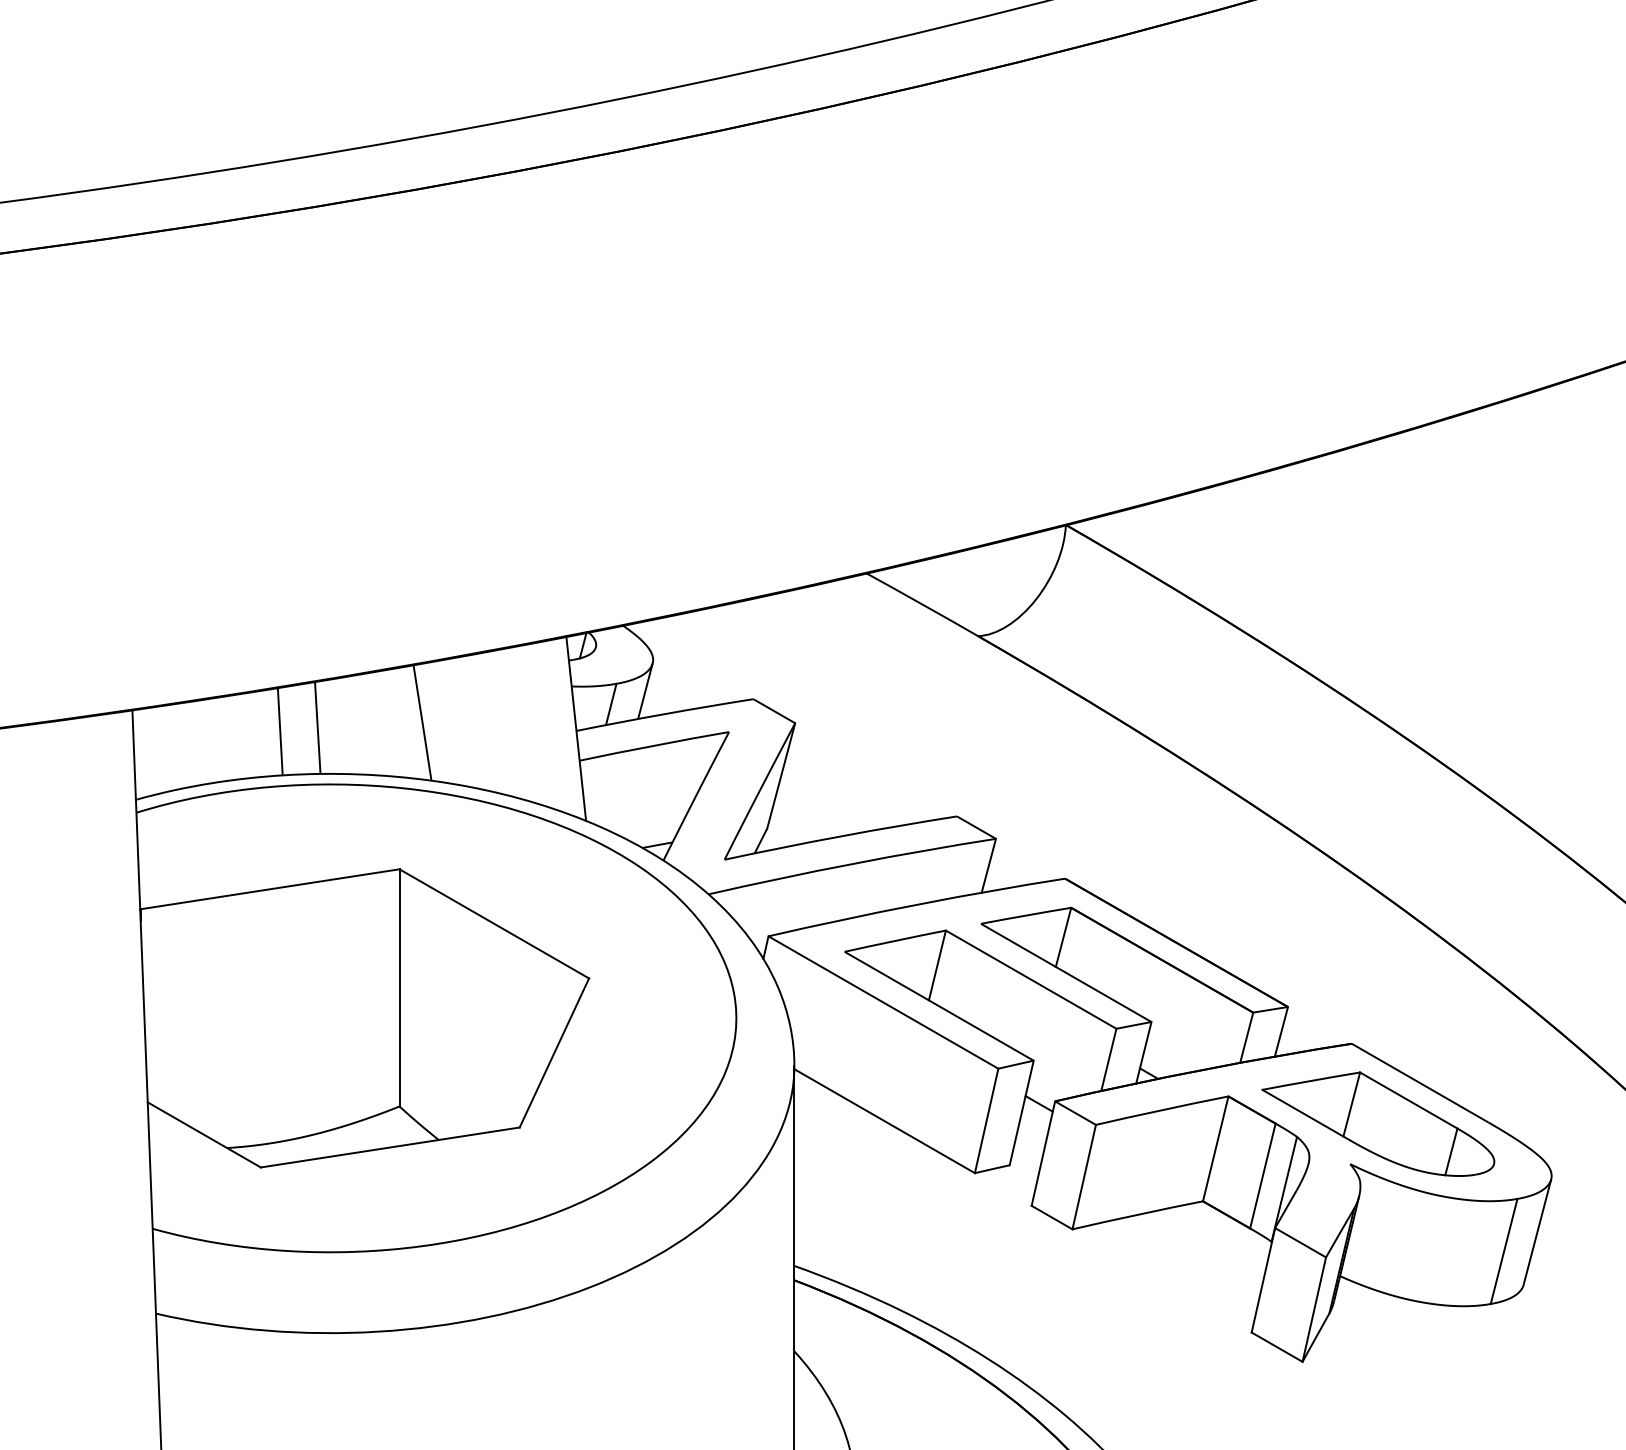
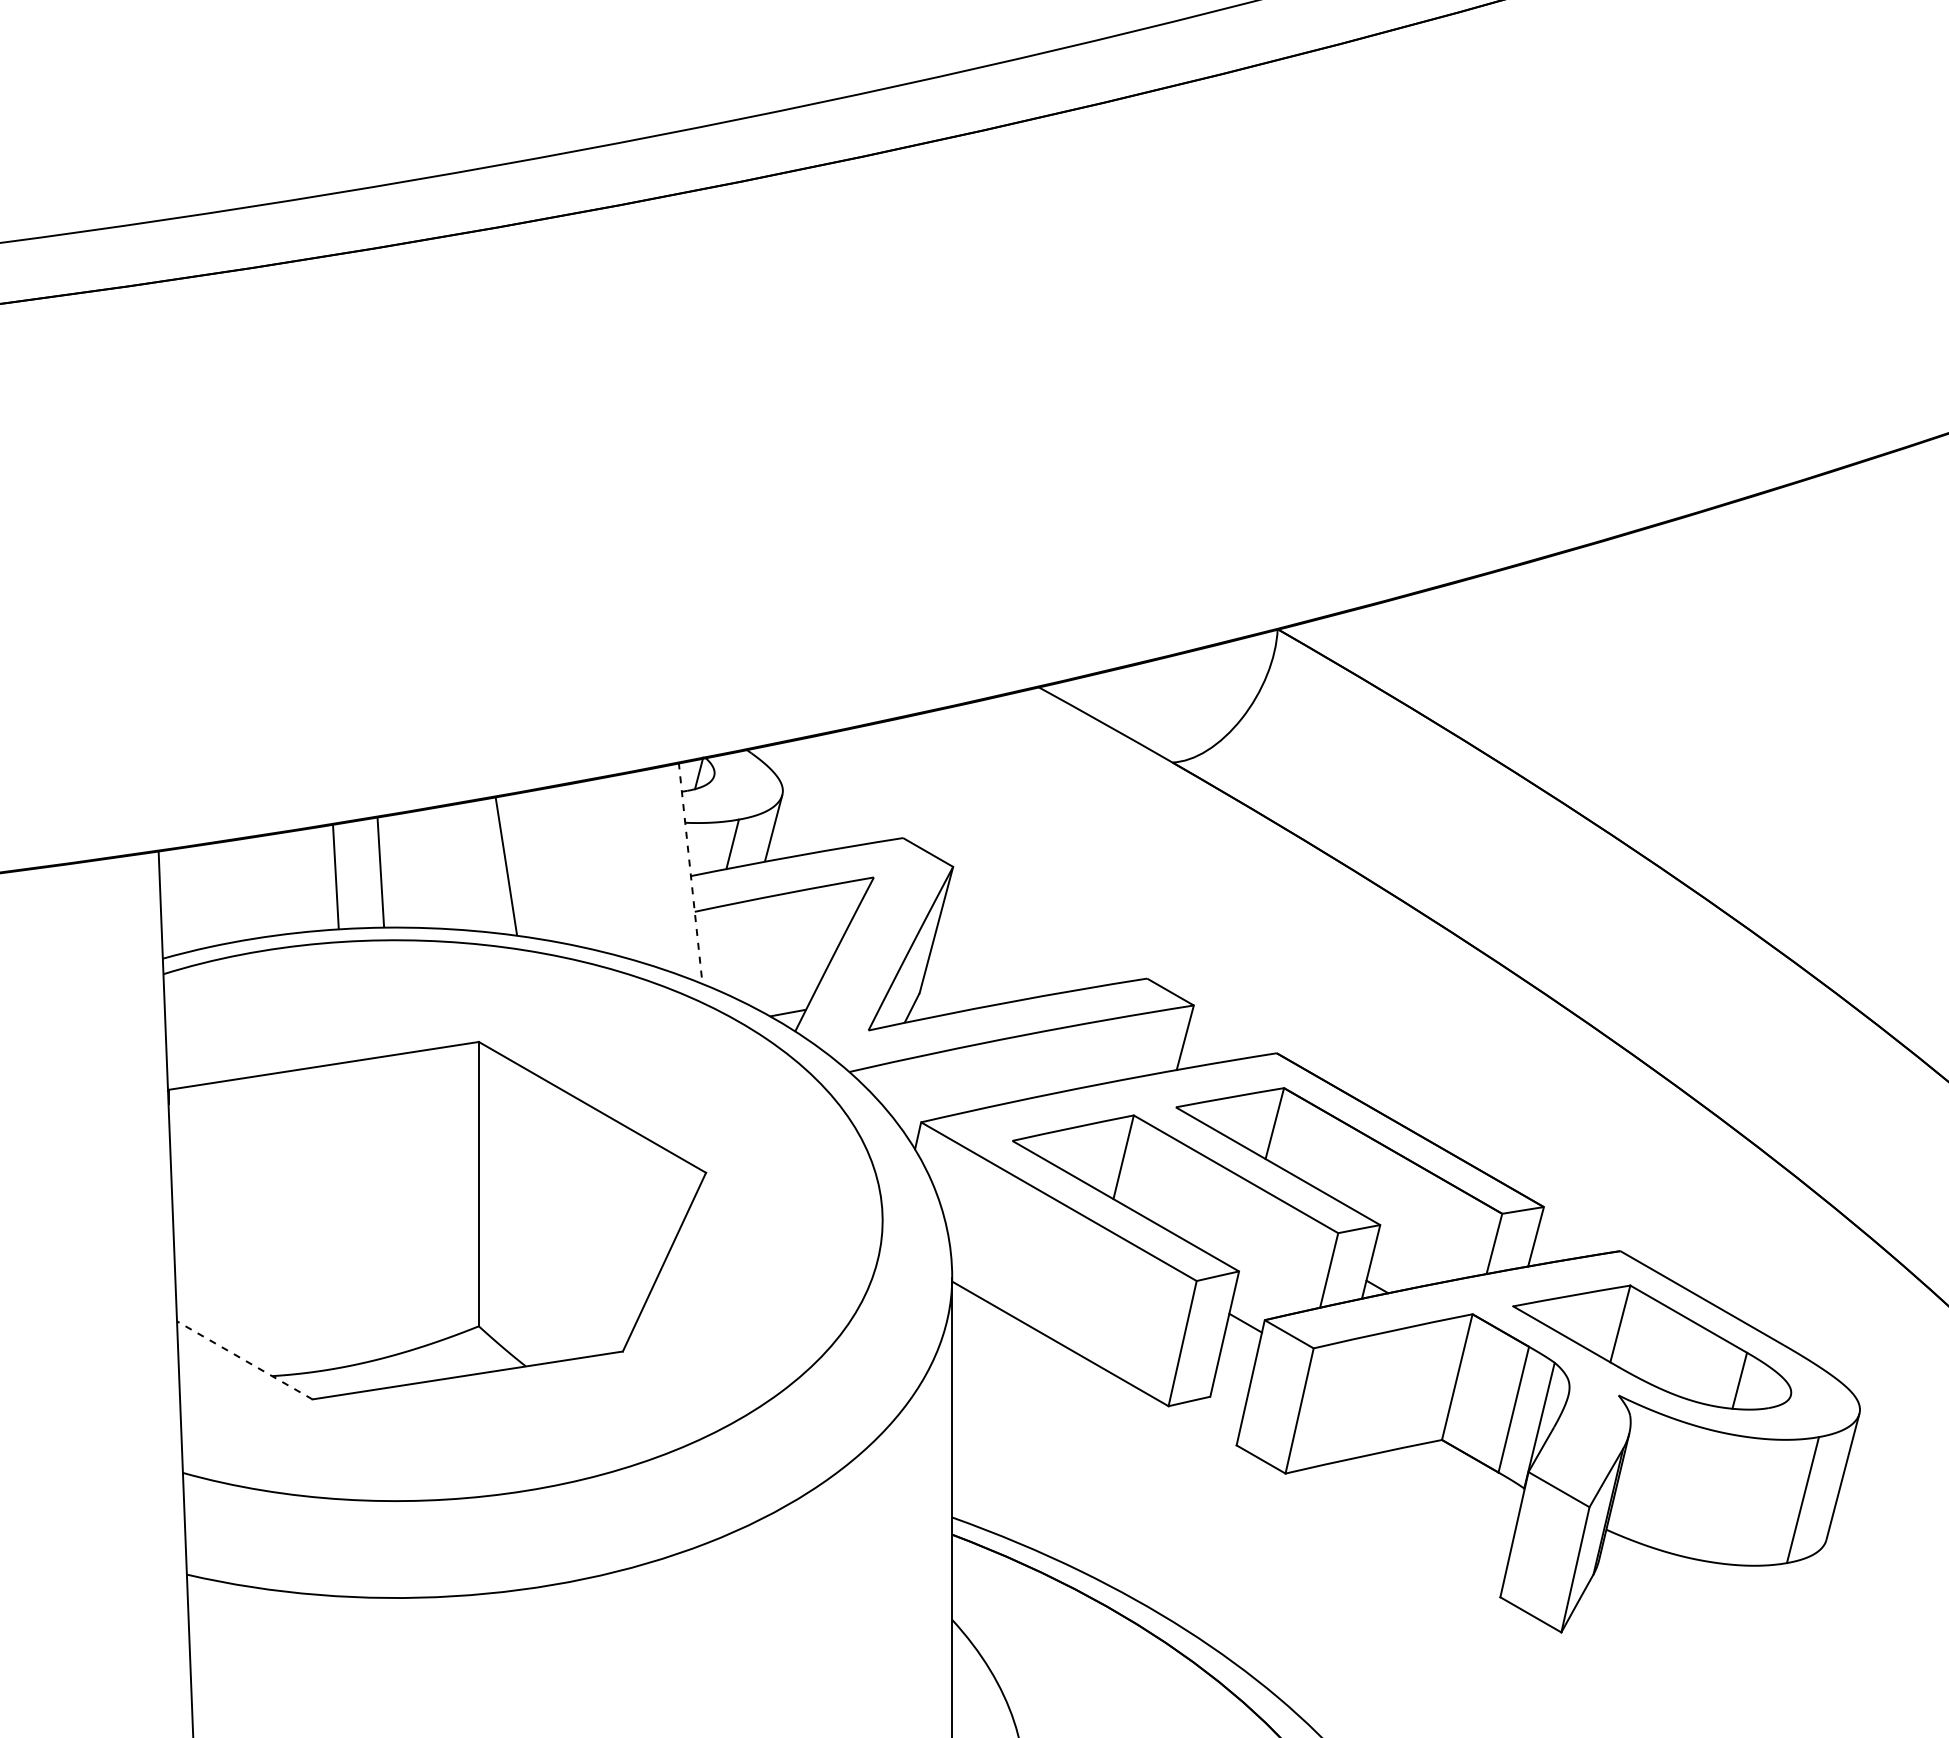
line: (576, 728) -> (690, 873), solid -> dashed
line: (204, 1135) -> (244, 1360), solid -> dashed

